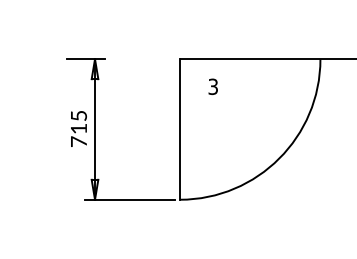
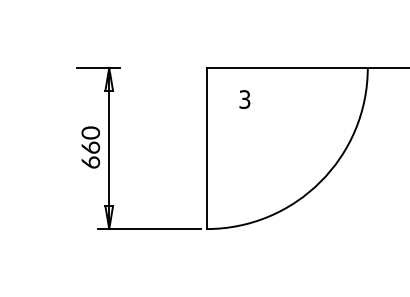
text: (78, 128) -> (90, 147), 715 -> 660

